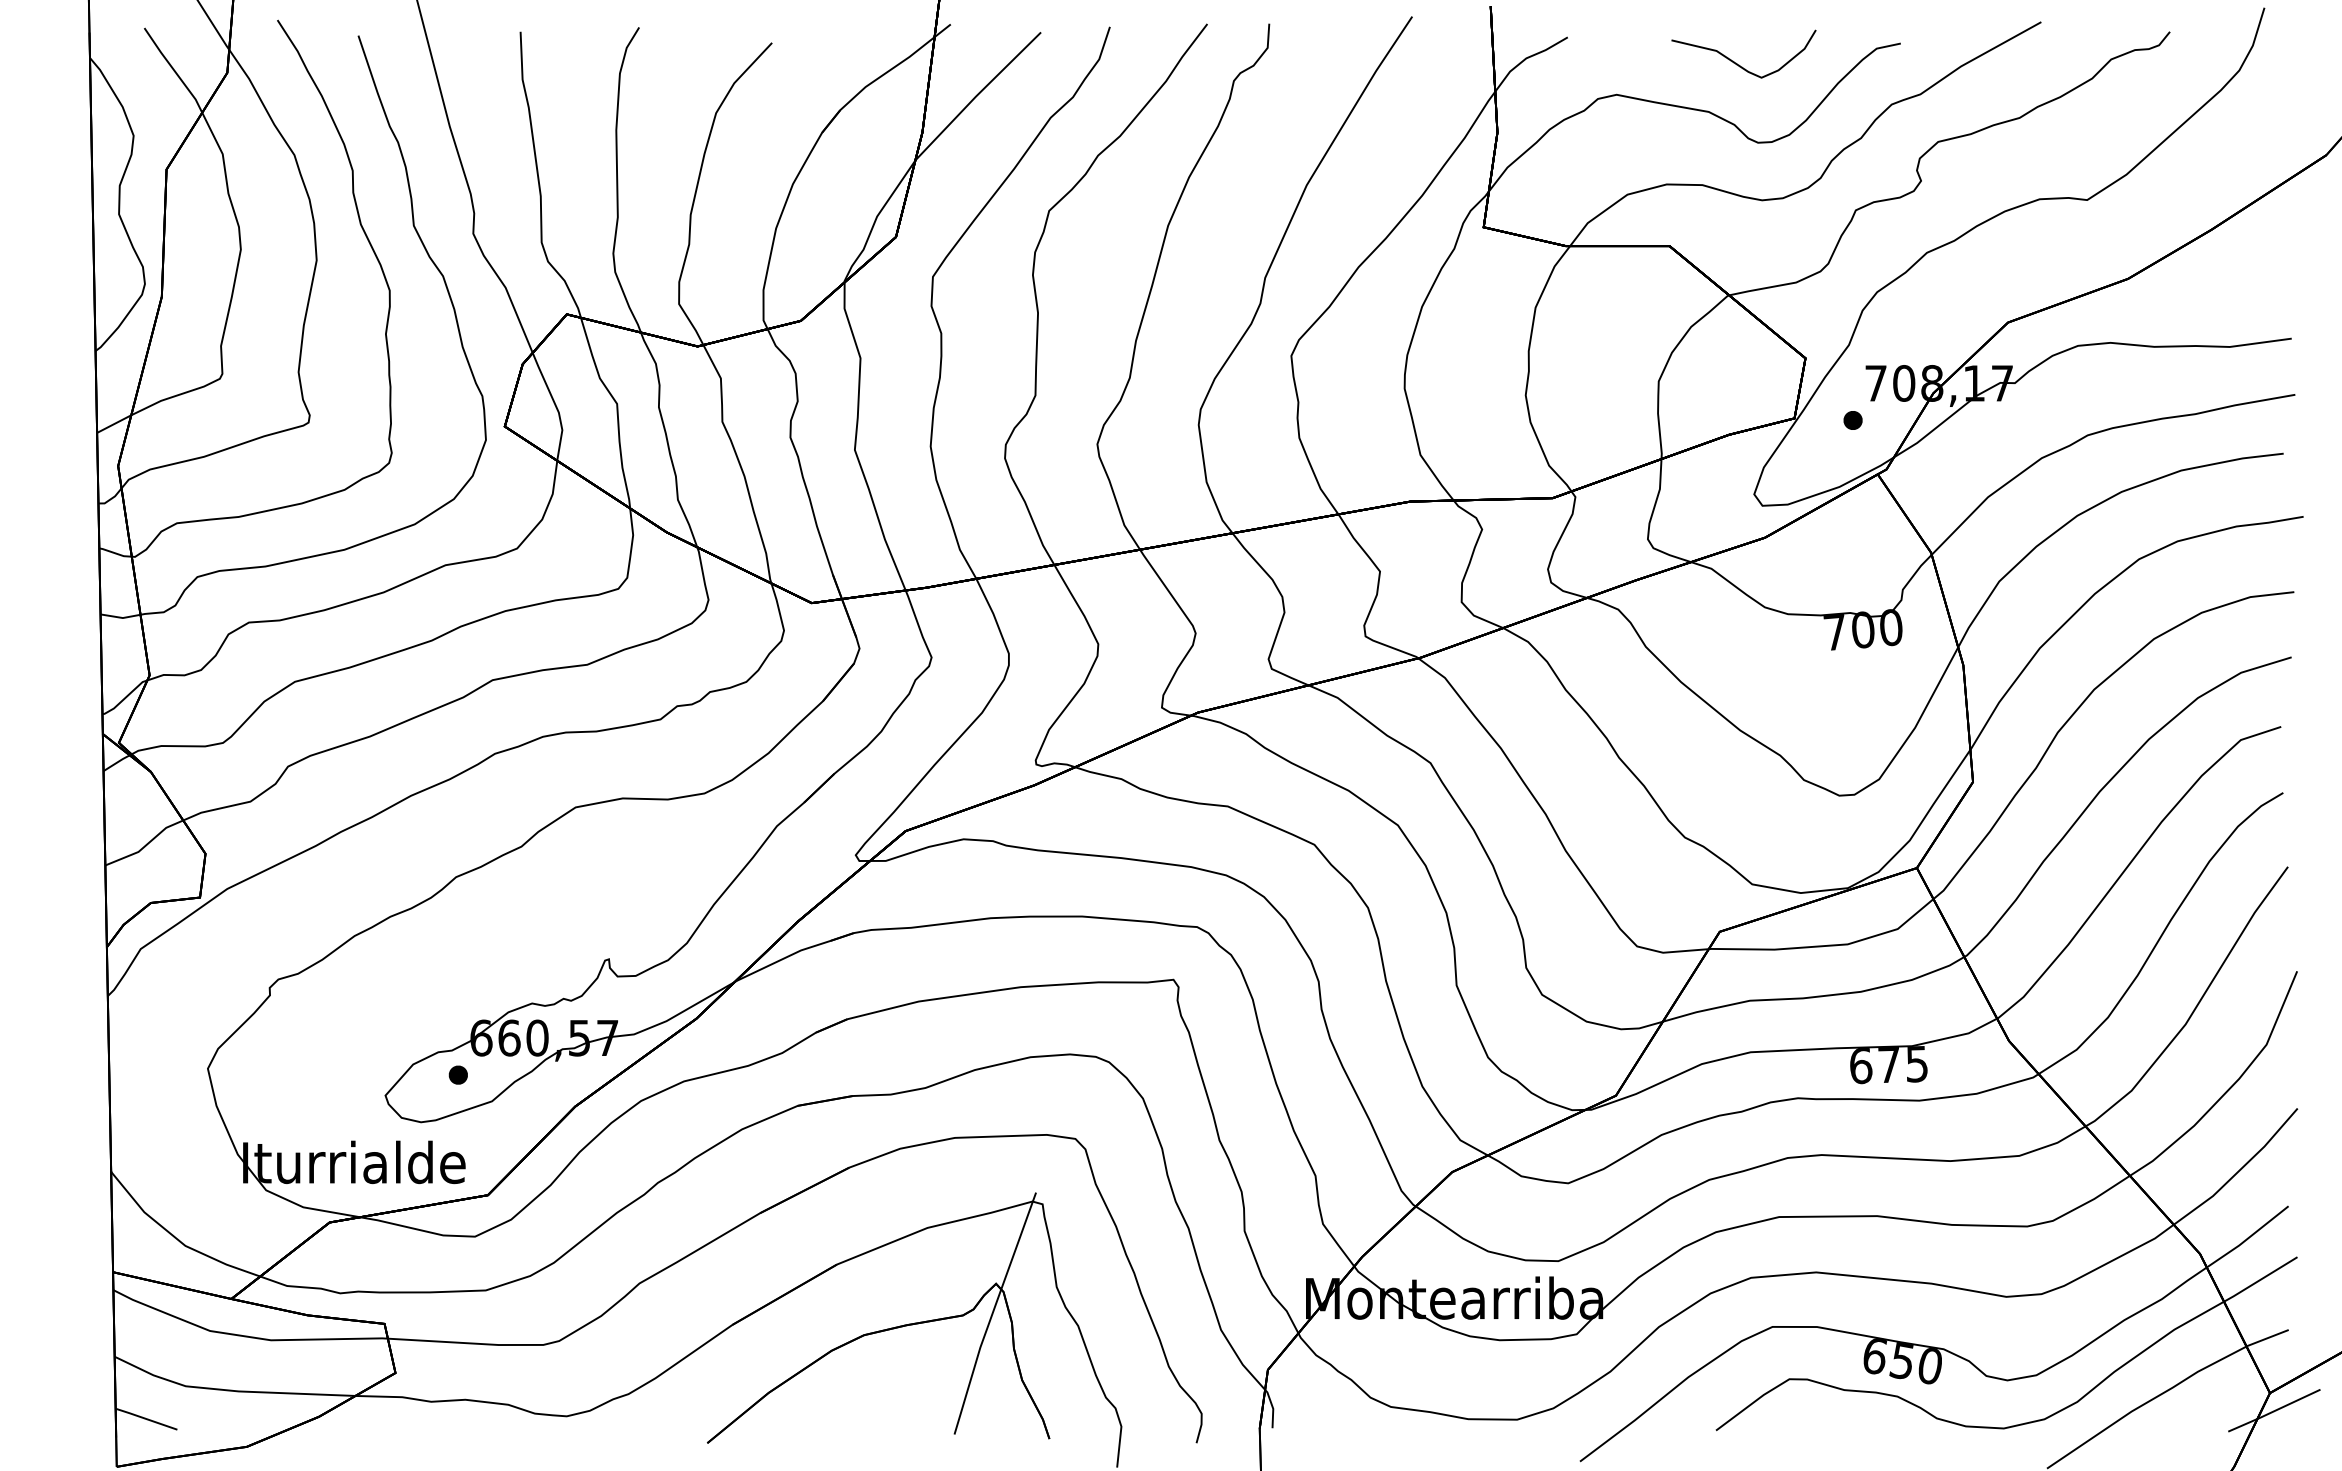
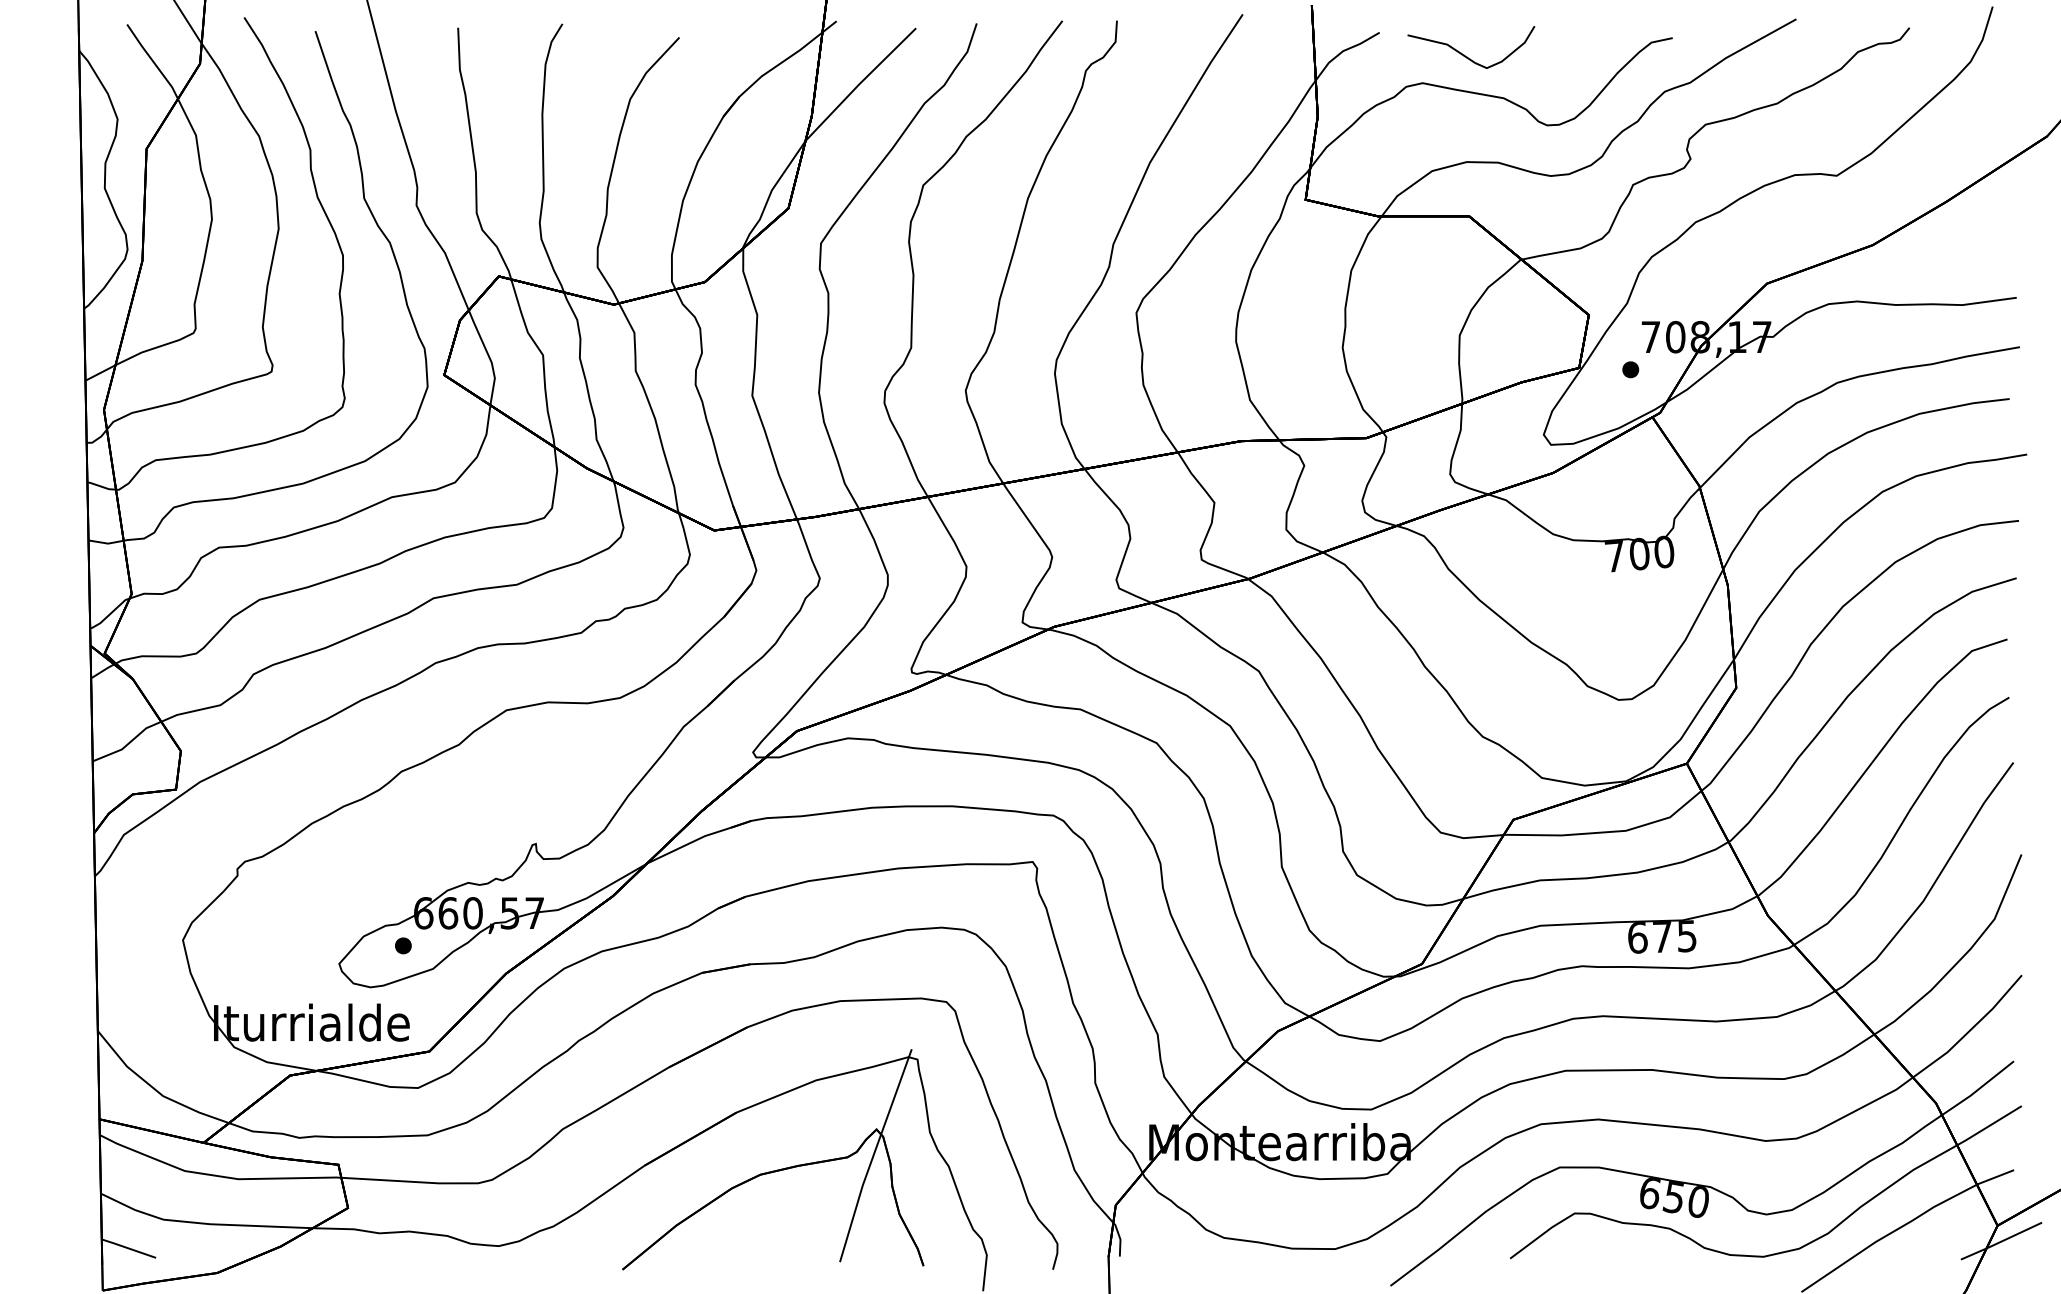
curve: (1736, 62) -> (1464, 54), moved

